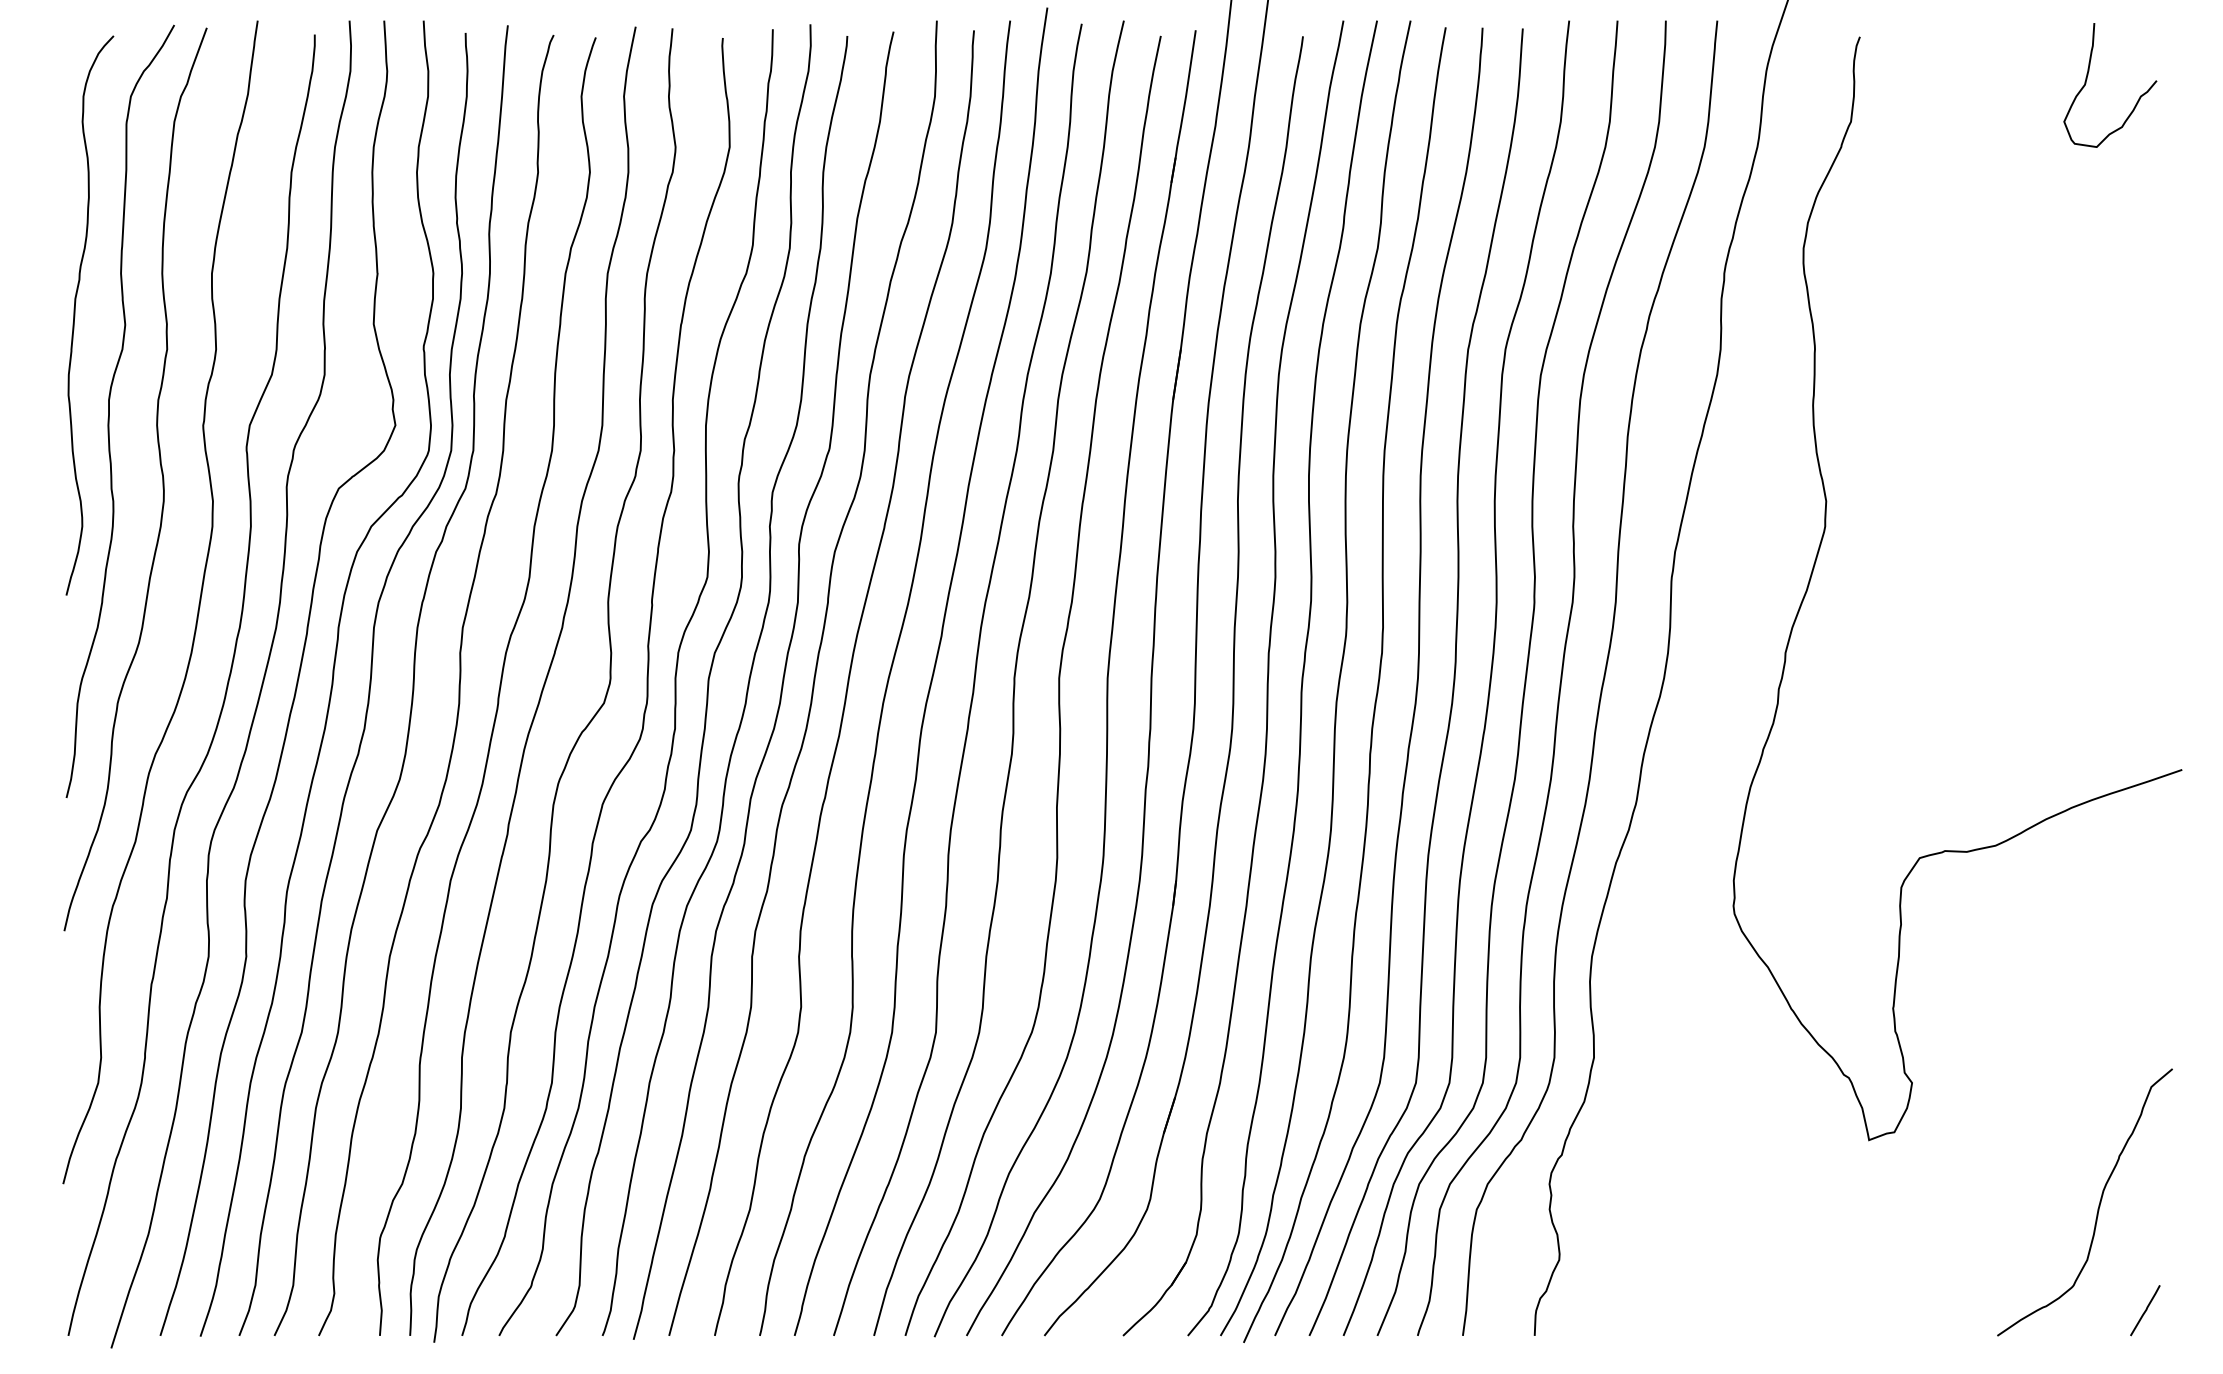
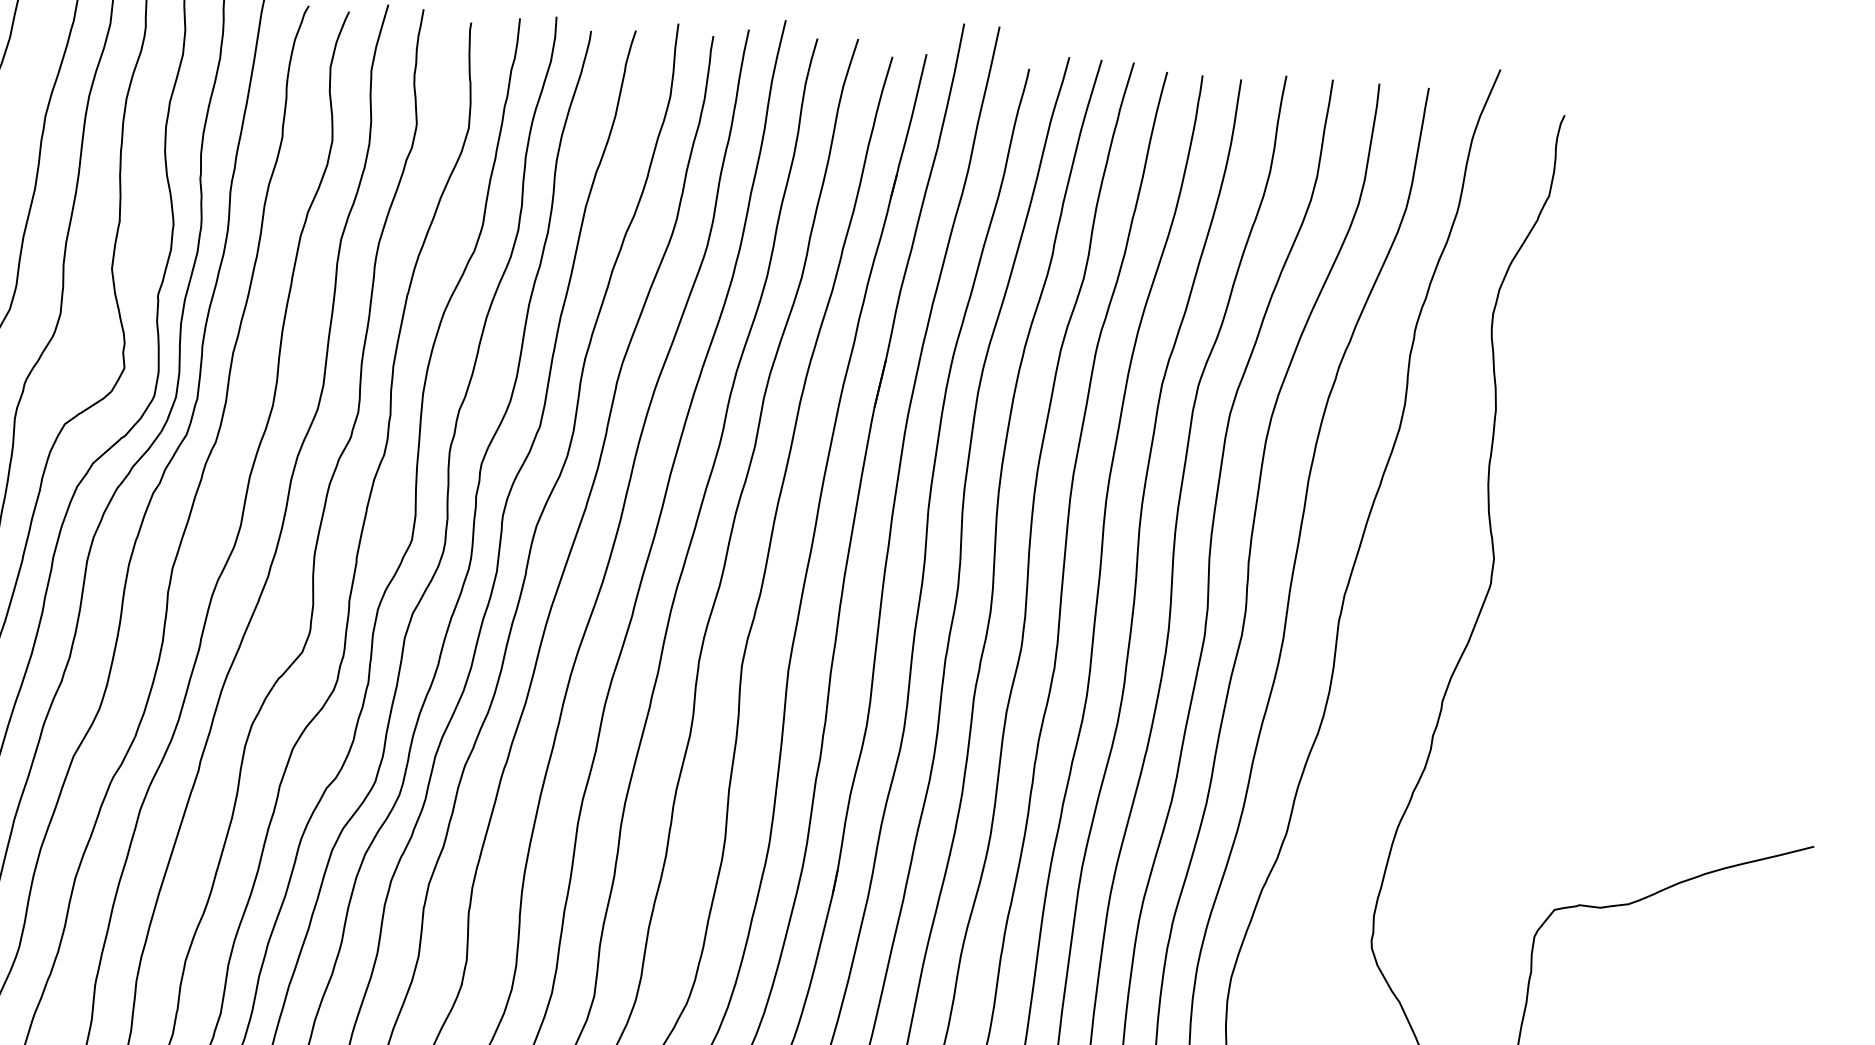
curve: (2087, 79) -> (1780, 175), removed

